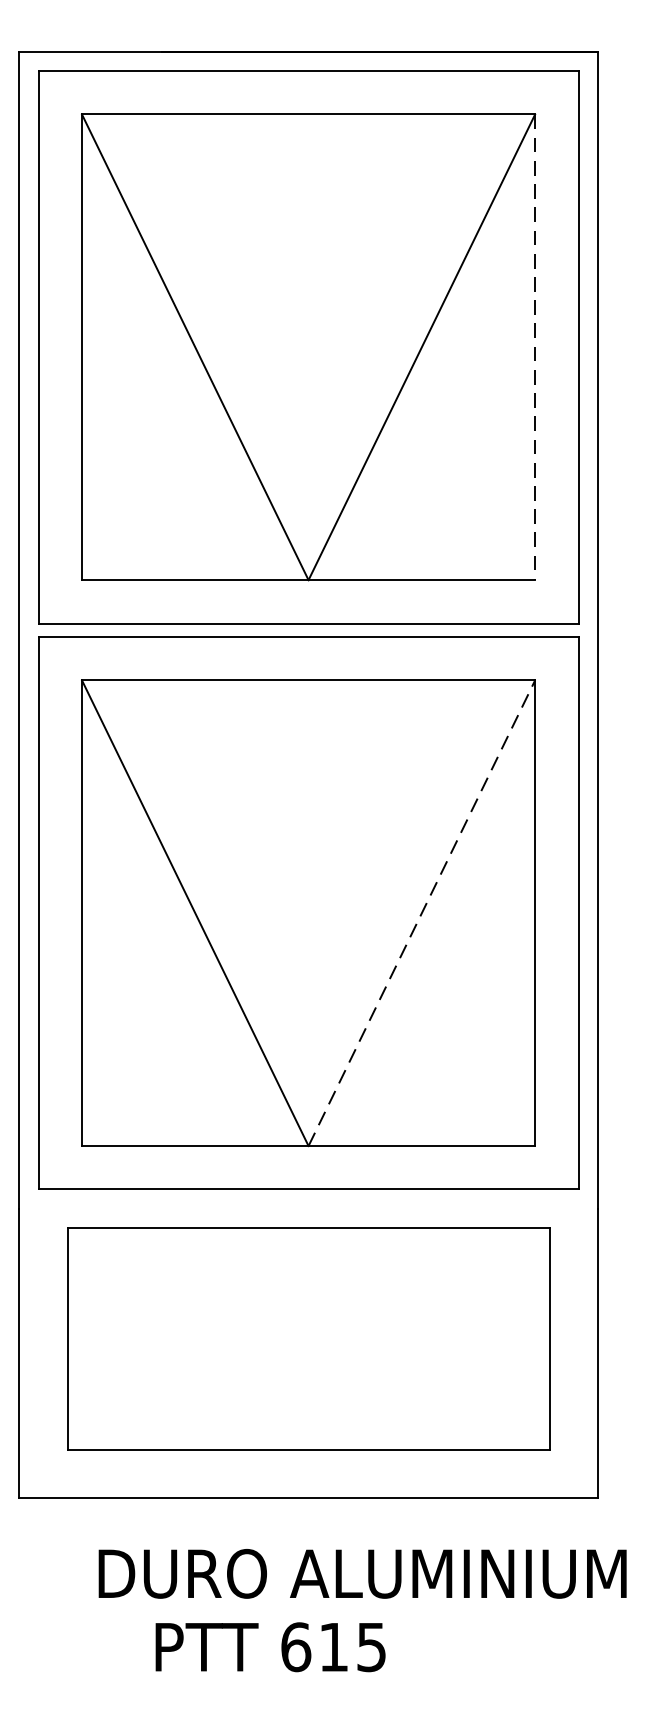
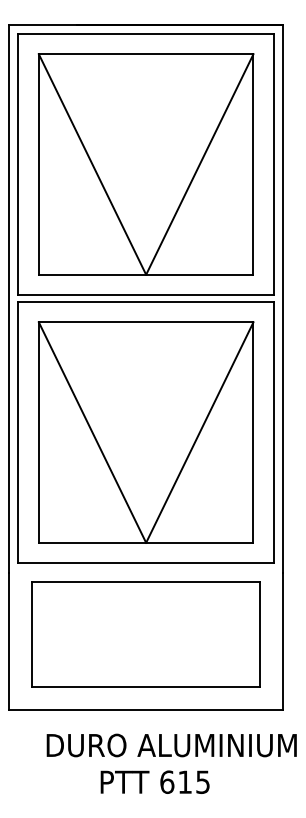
line: (535, 347) -> (253, 164), dashed -> solid
line: (421, 913) -> (199, 432), dashed -> solid
text: (269, 1645) -> (154, 781), moved

